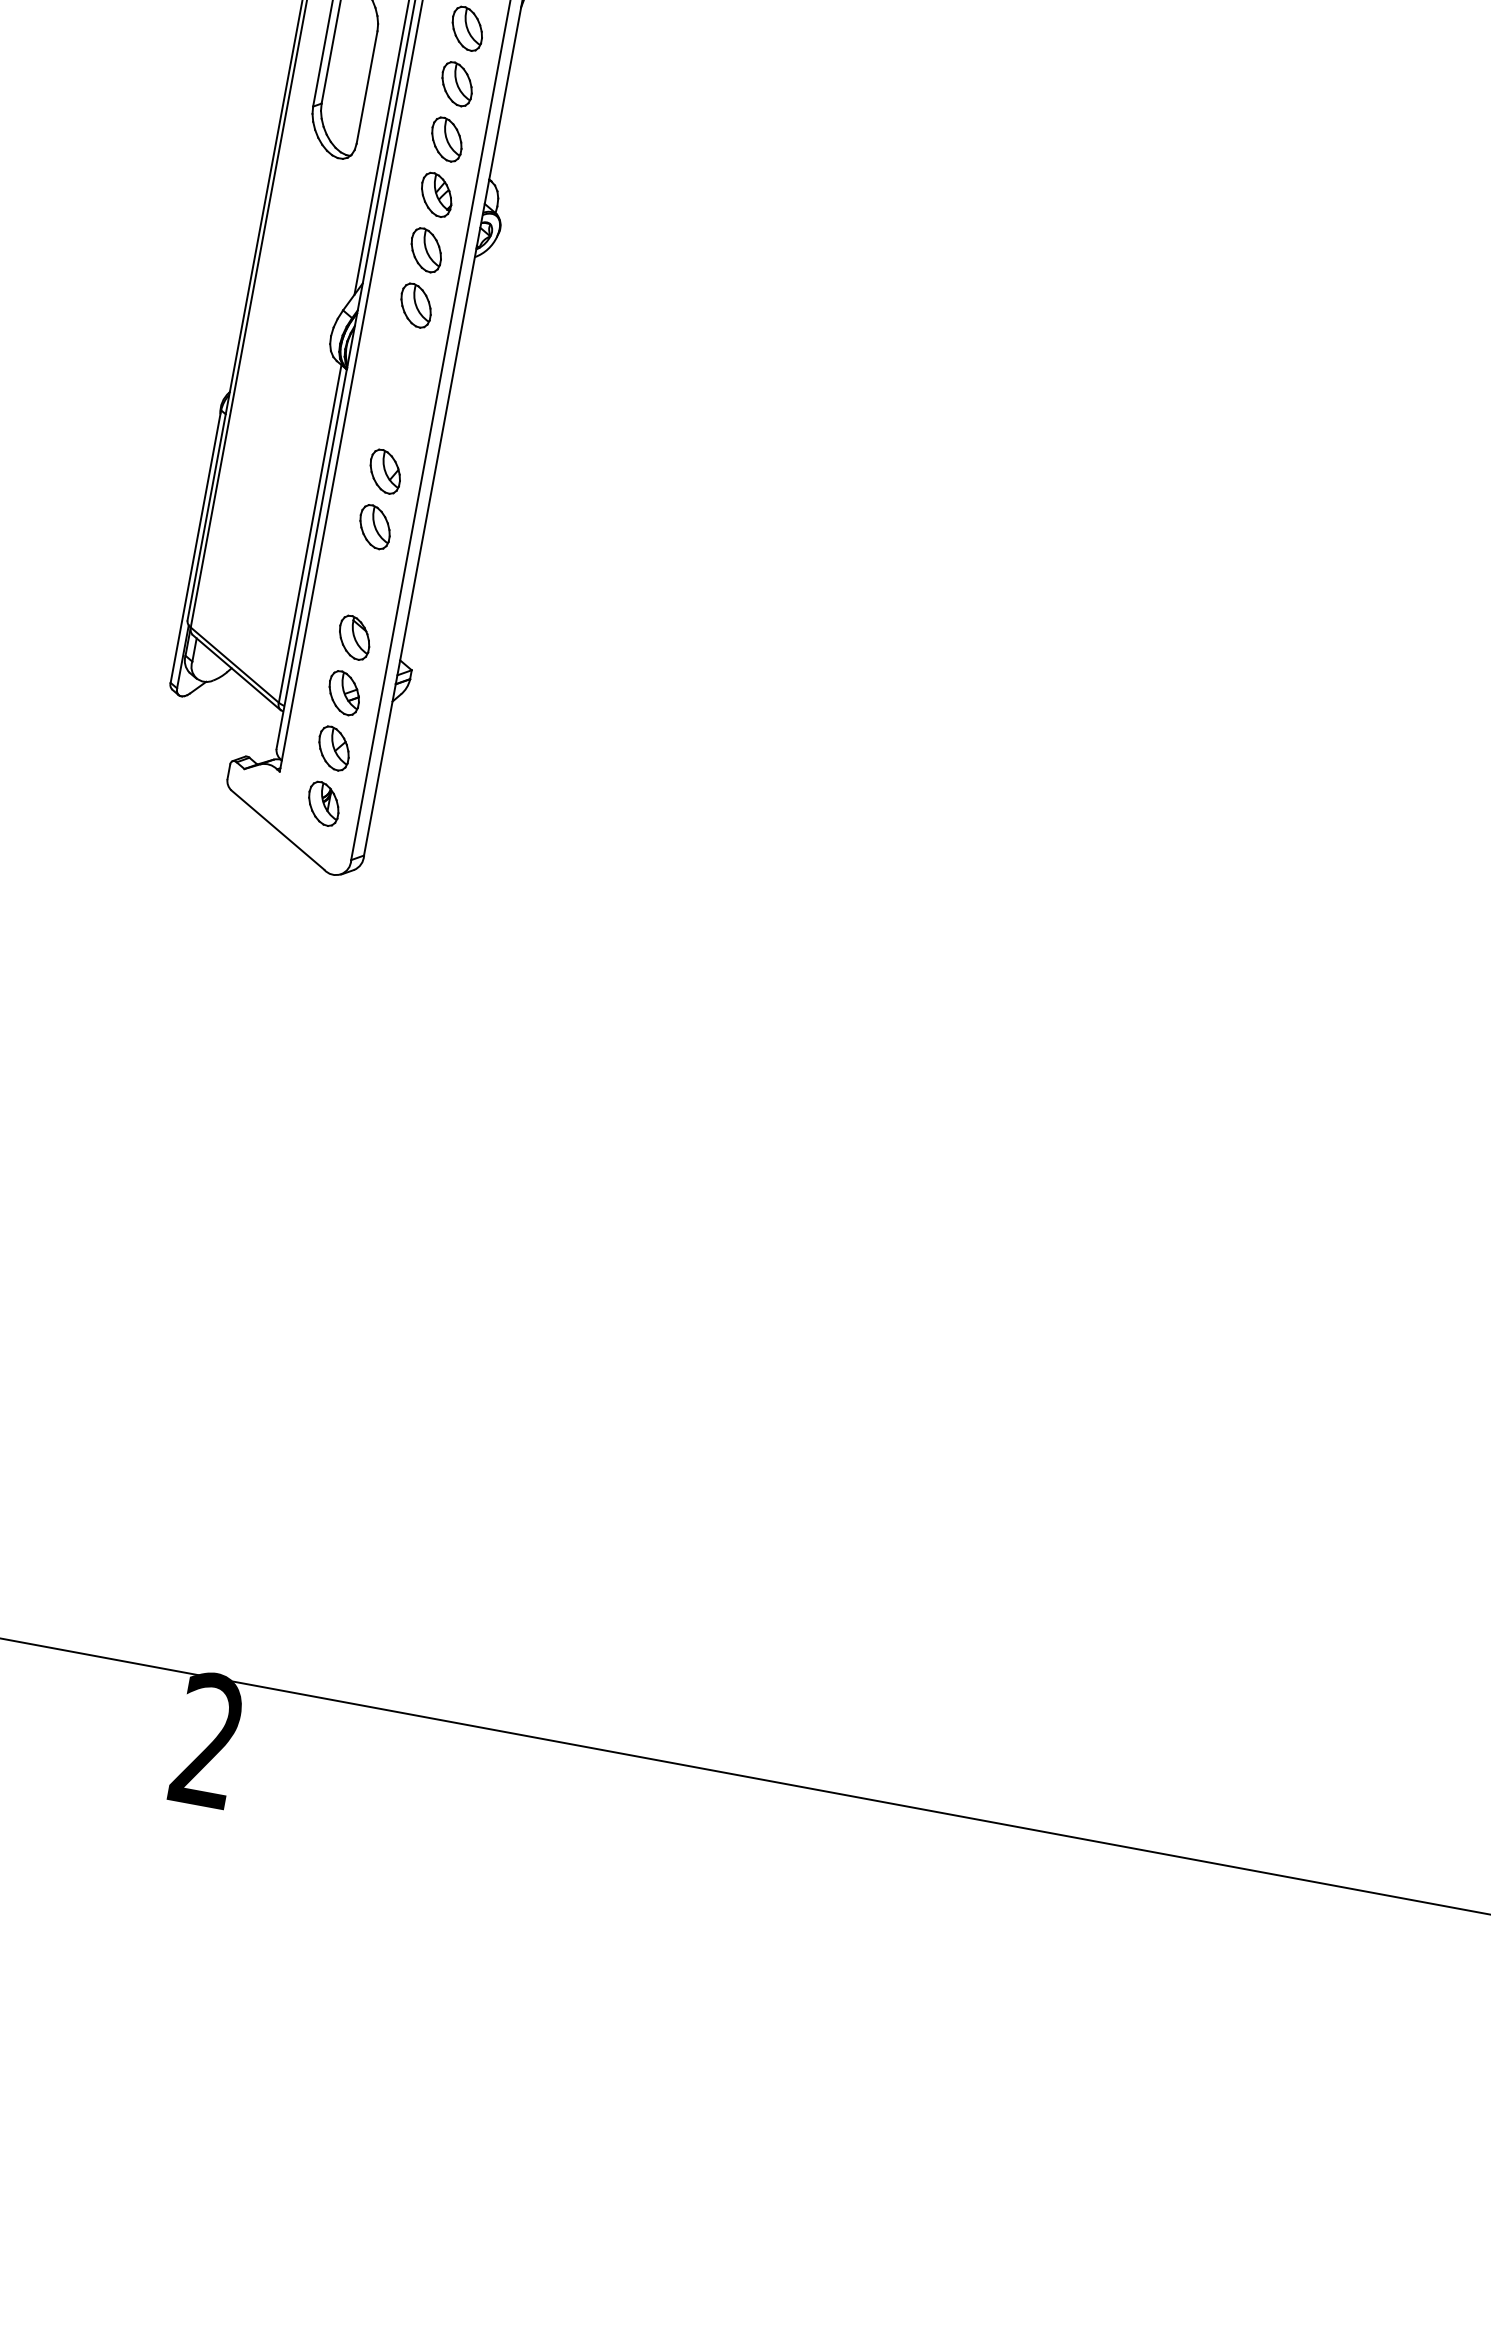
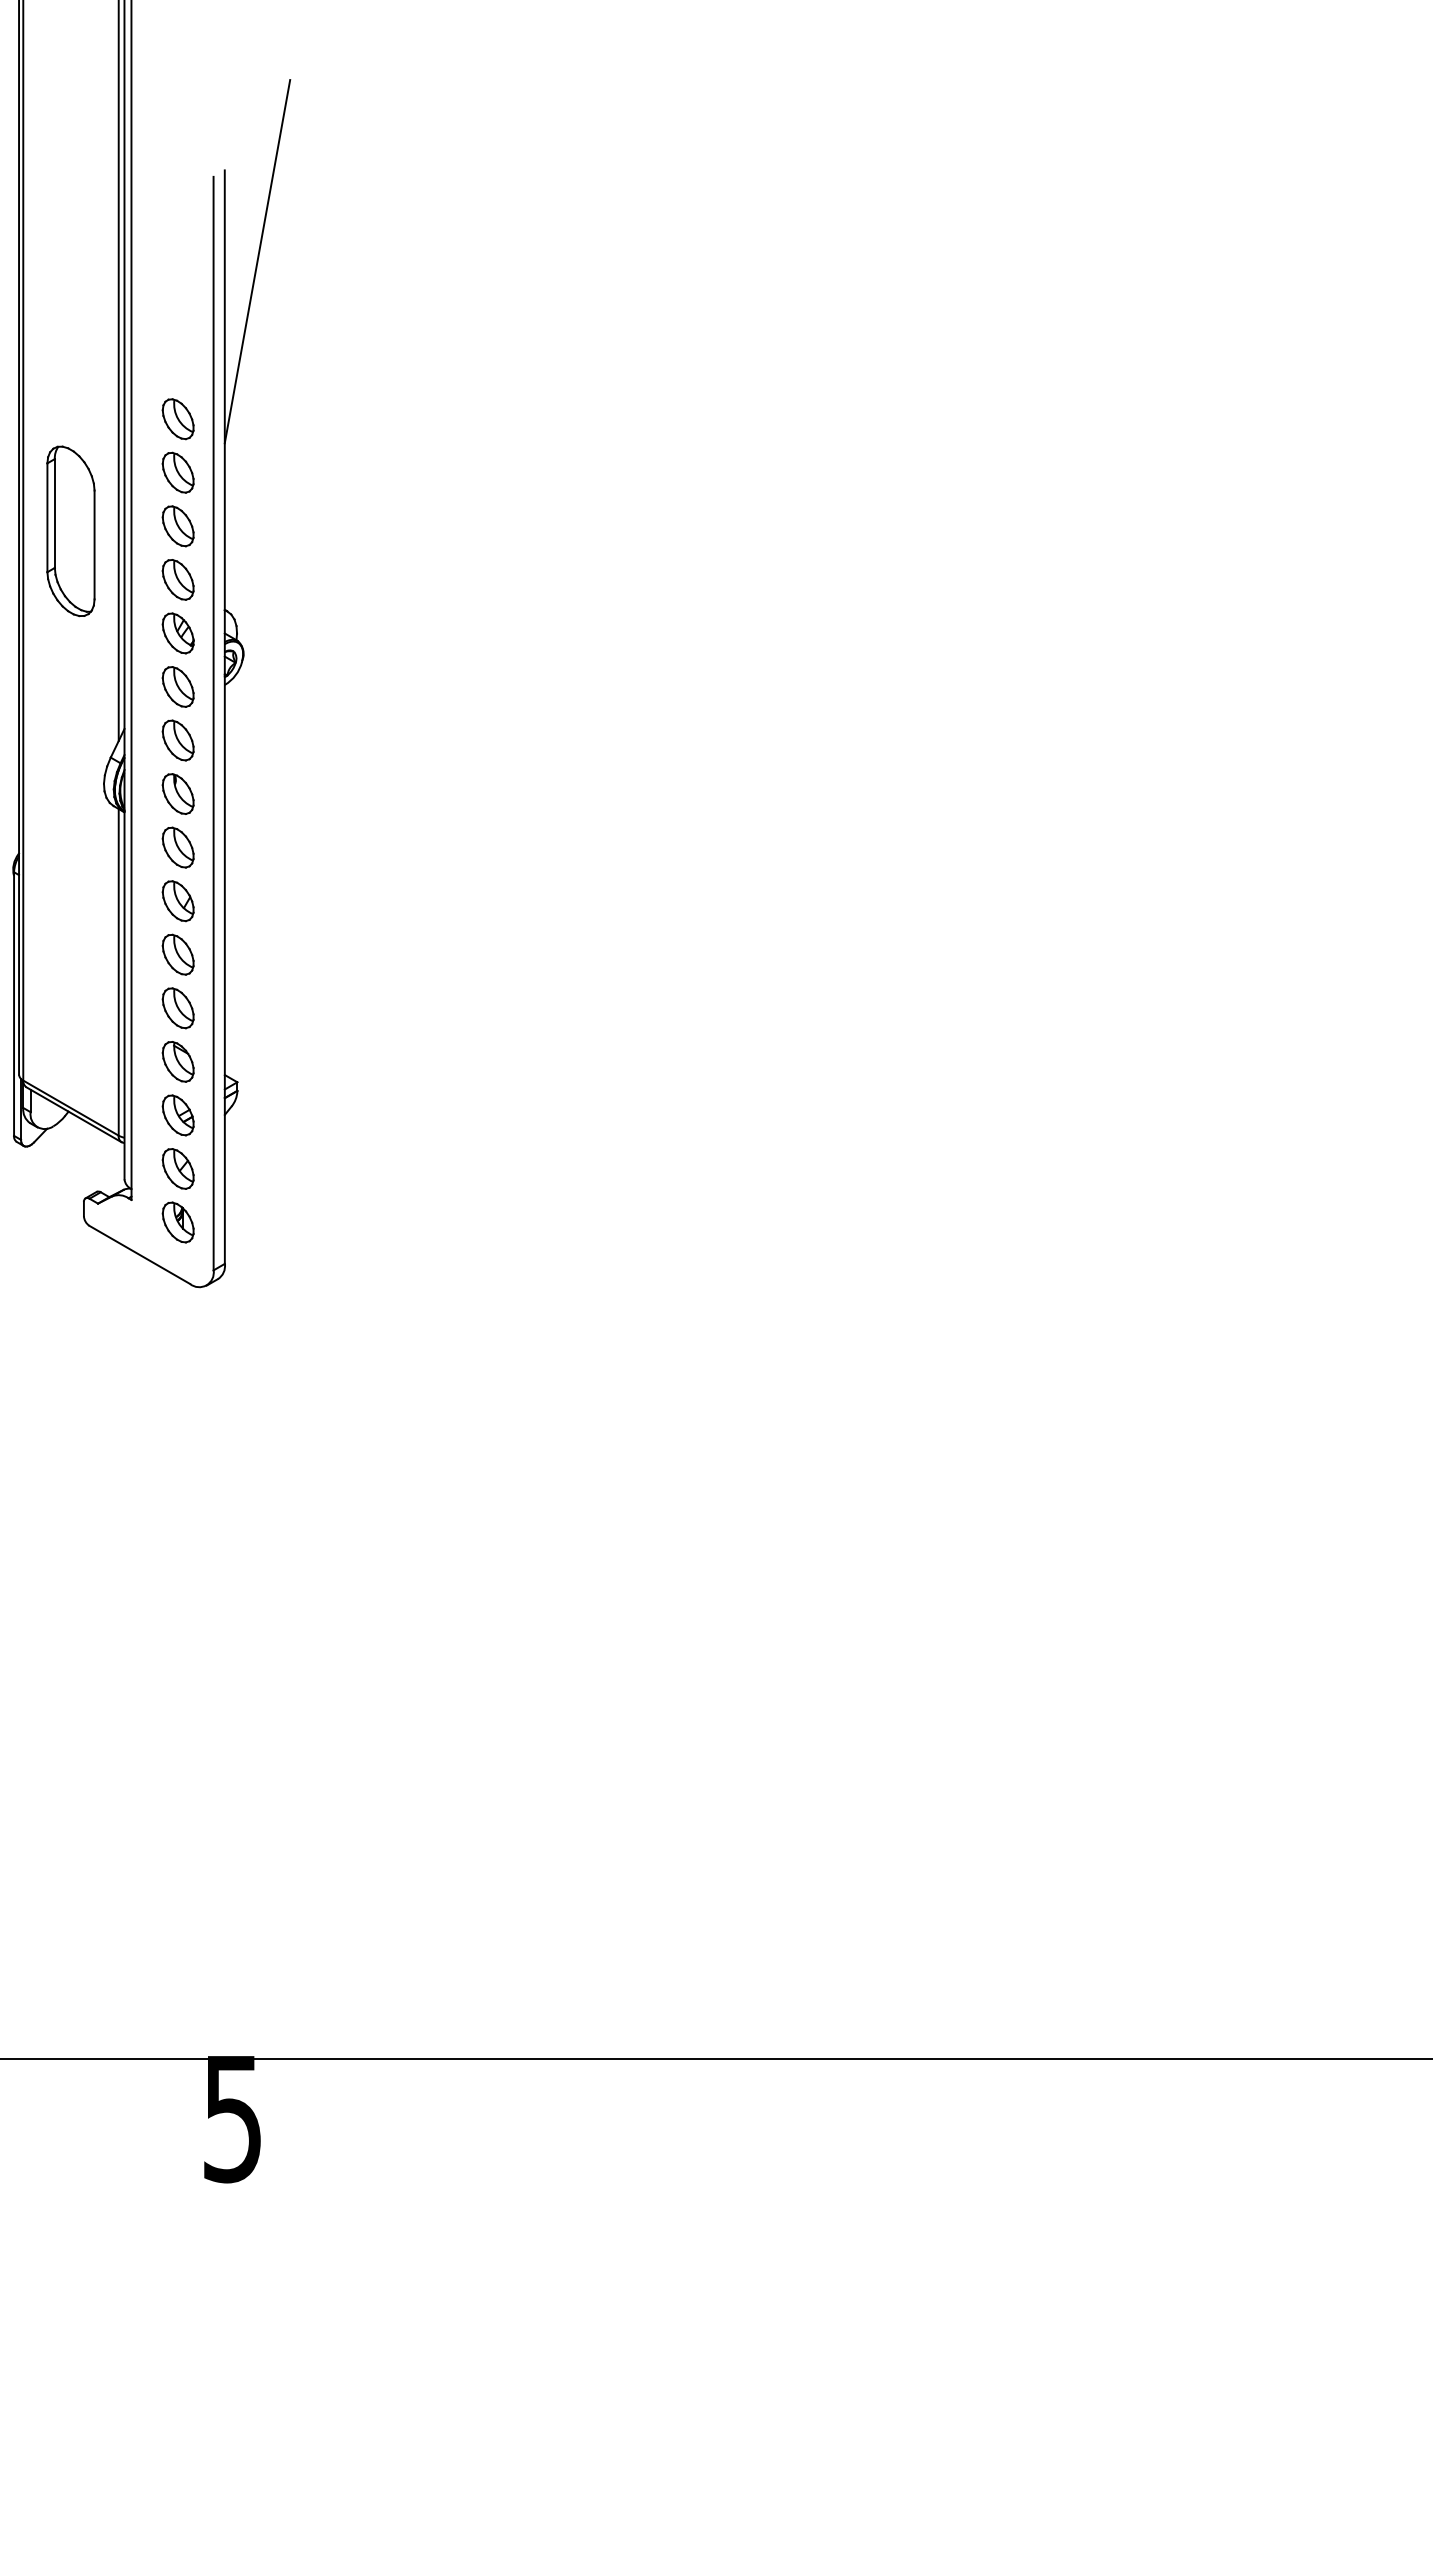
part: (405, 360) -> (177, 793), added
part: (394, 416) -> (177, 847), added
part: (364, 582) -> (177, 1008), added
text: (207, 1740) -> (231, 2118), 2 -> 5

